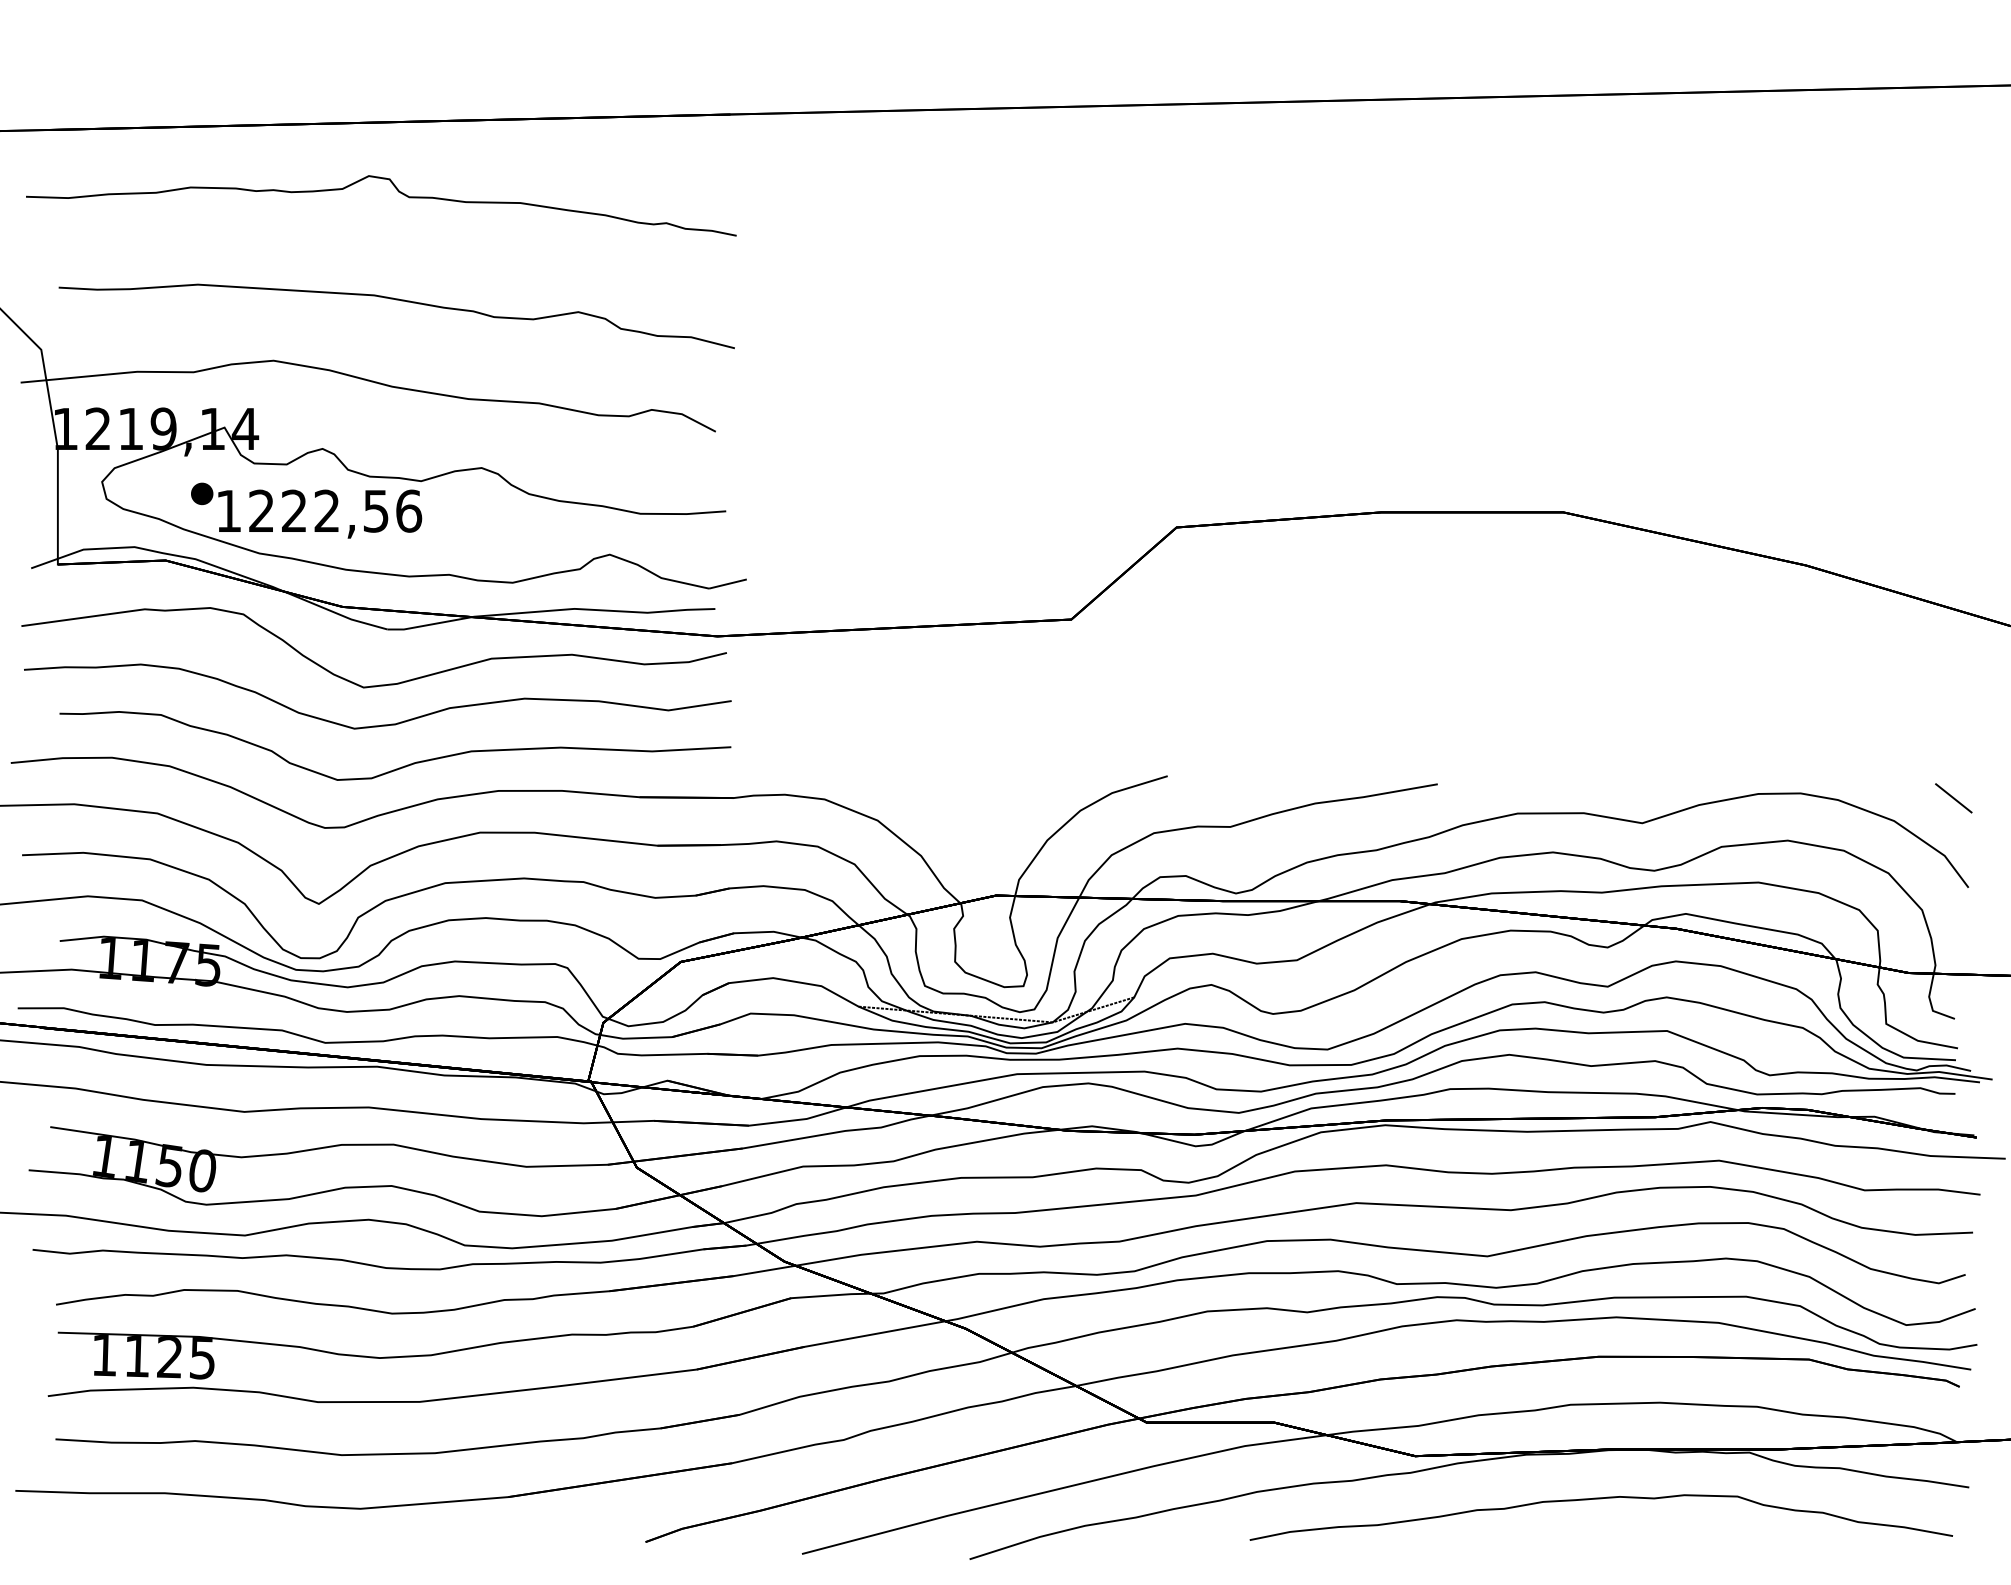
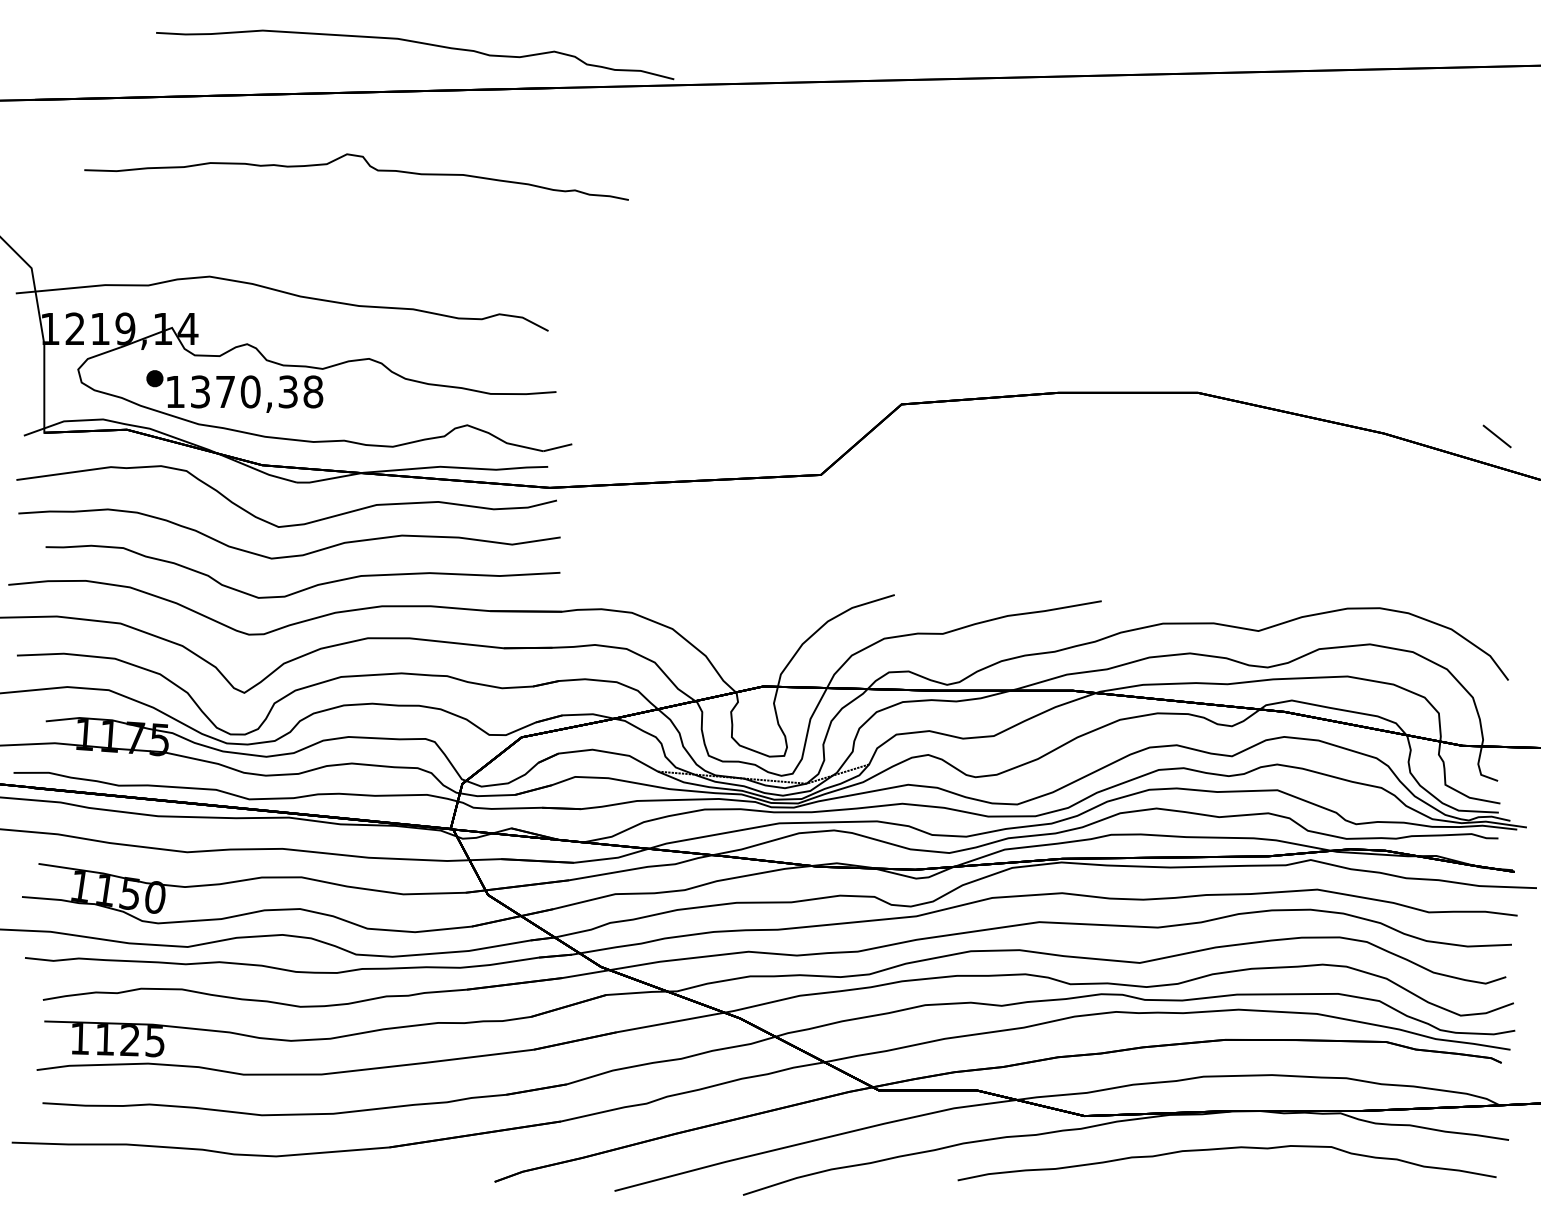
curve: (397, 191) -> (368, 166), moved
curve: (401, 301) -> (418, 43), moved
text: (335, 510) -> (257, 391), 1222,56 -> 1370,38
line: (1953, 798) -> (1496, 436), moved

